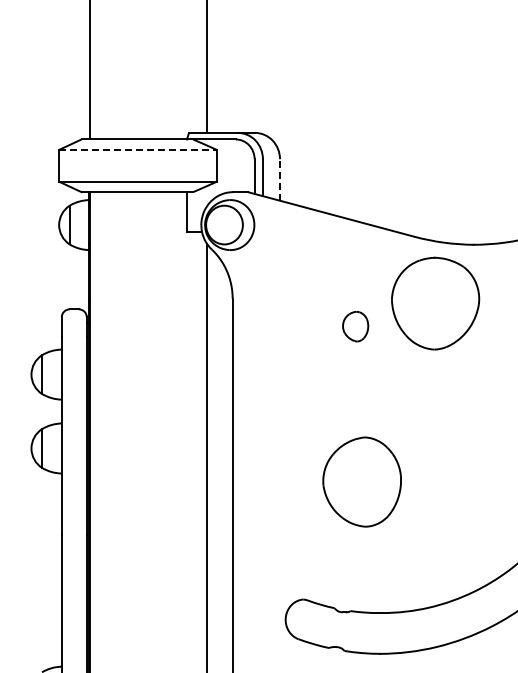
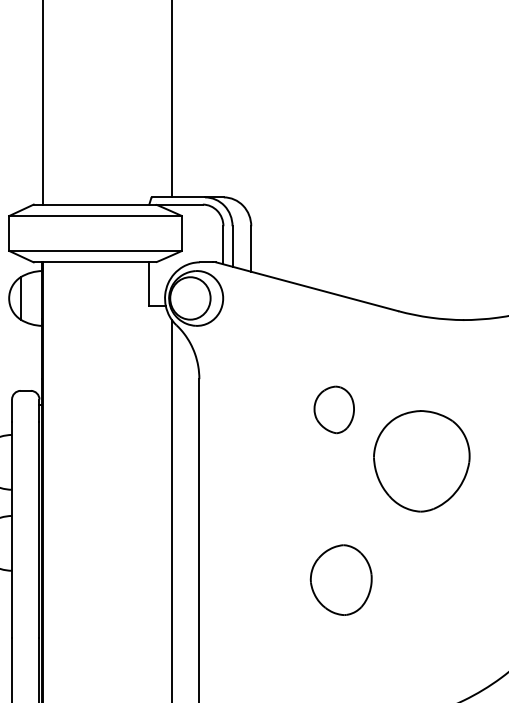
line: (138, 149) -> (96, 215), dashed -> solid
line: (280, 179) -> (251, 248), dashed -> solid
part: (435, 303) -> (421, 461), moved
part: (355, 326) -> (334, 409), size x1.43
part: (361, 481) -> (340, 579), size x0.71

